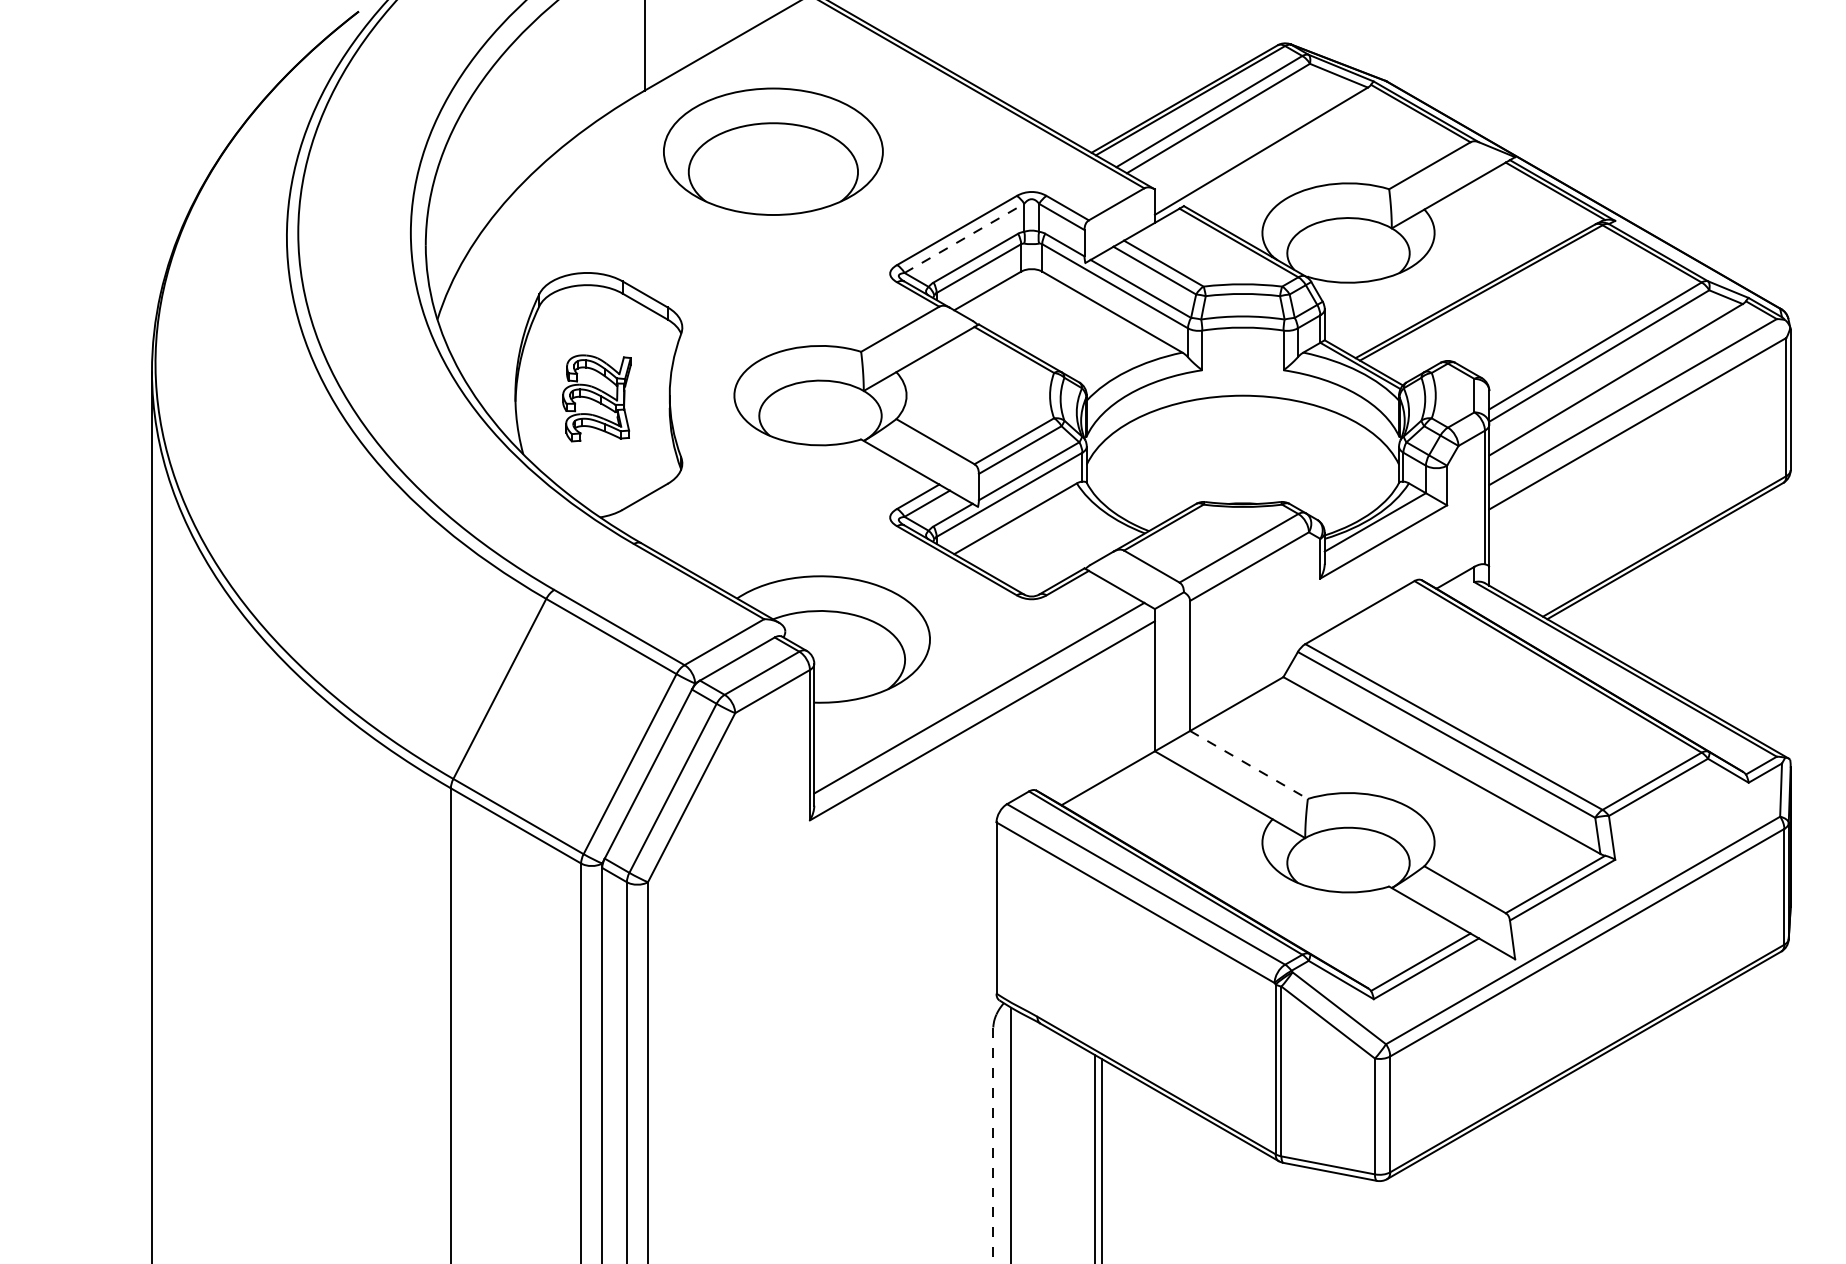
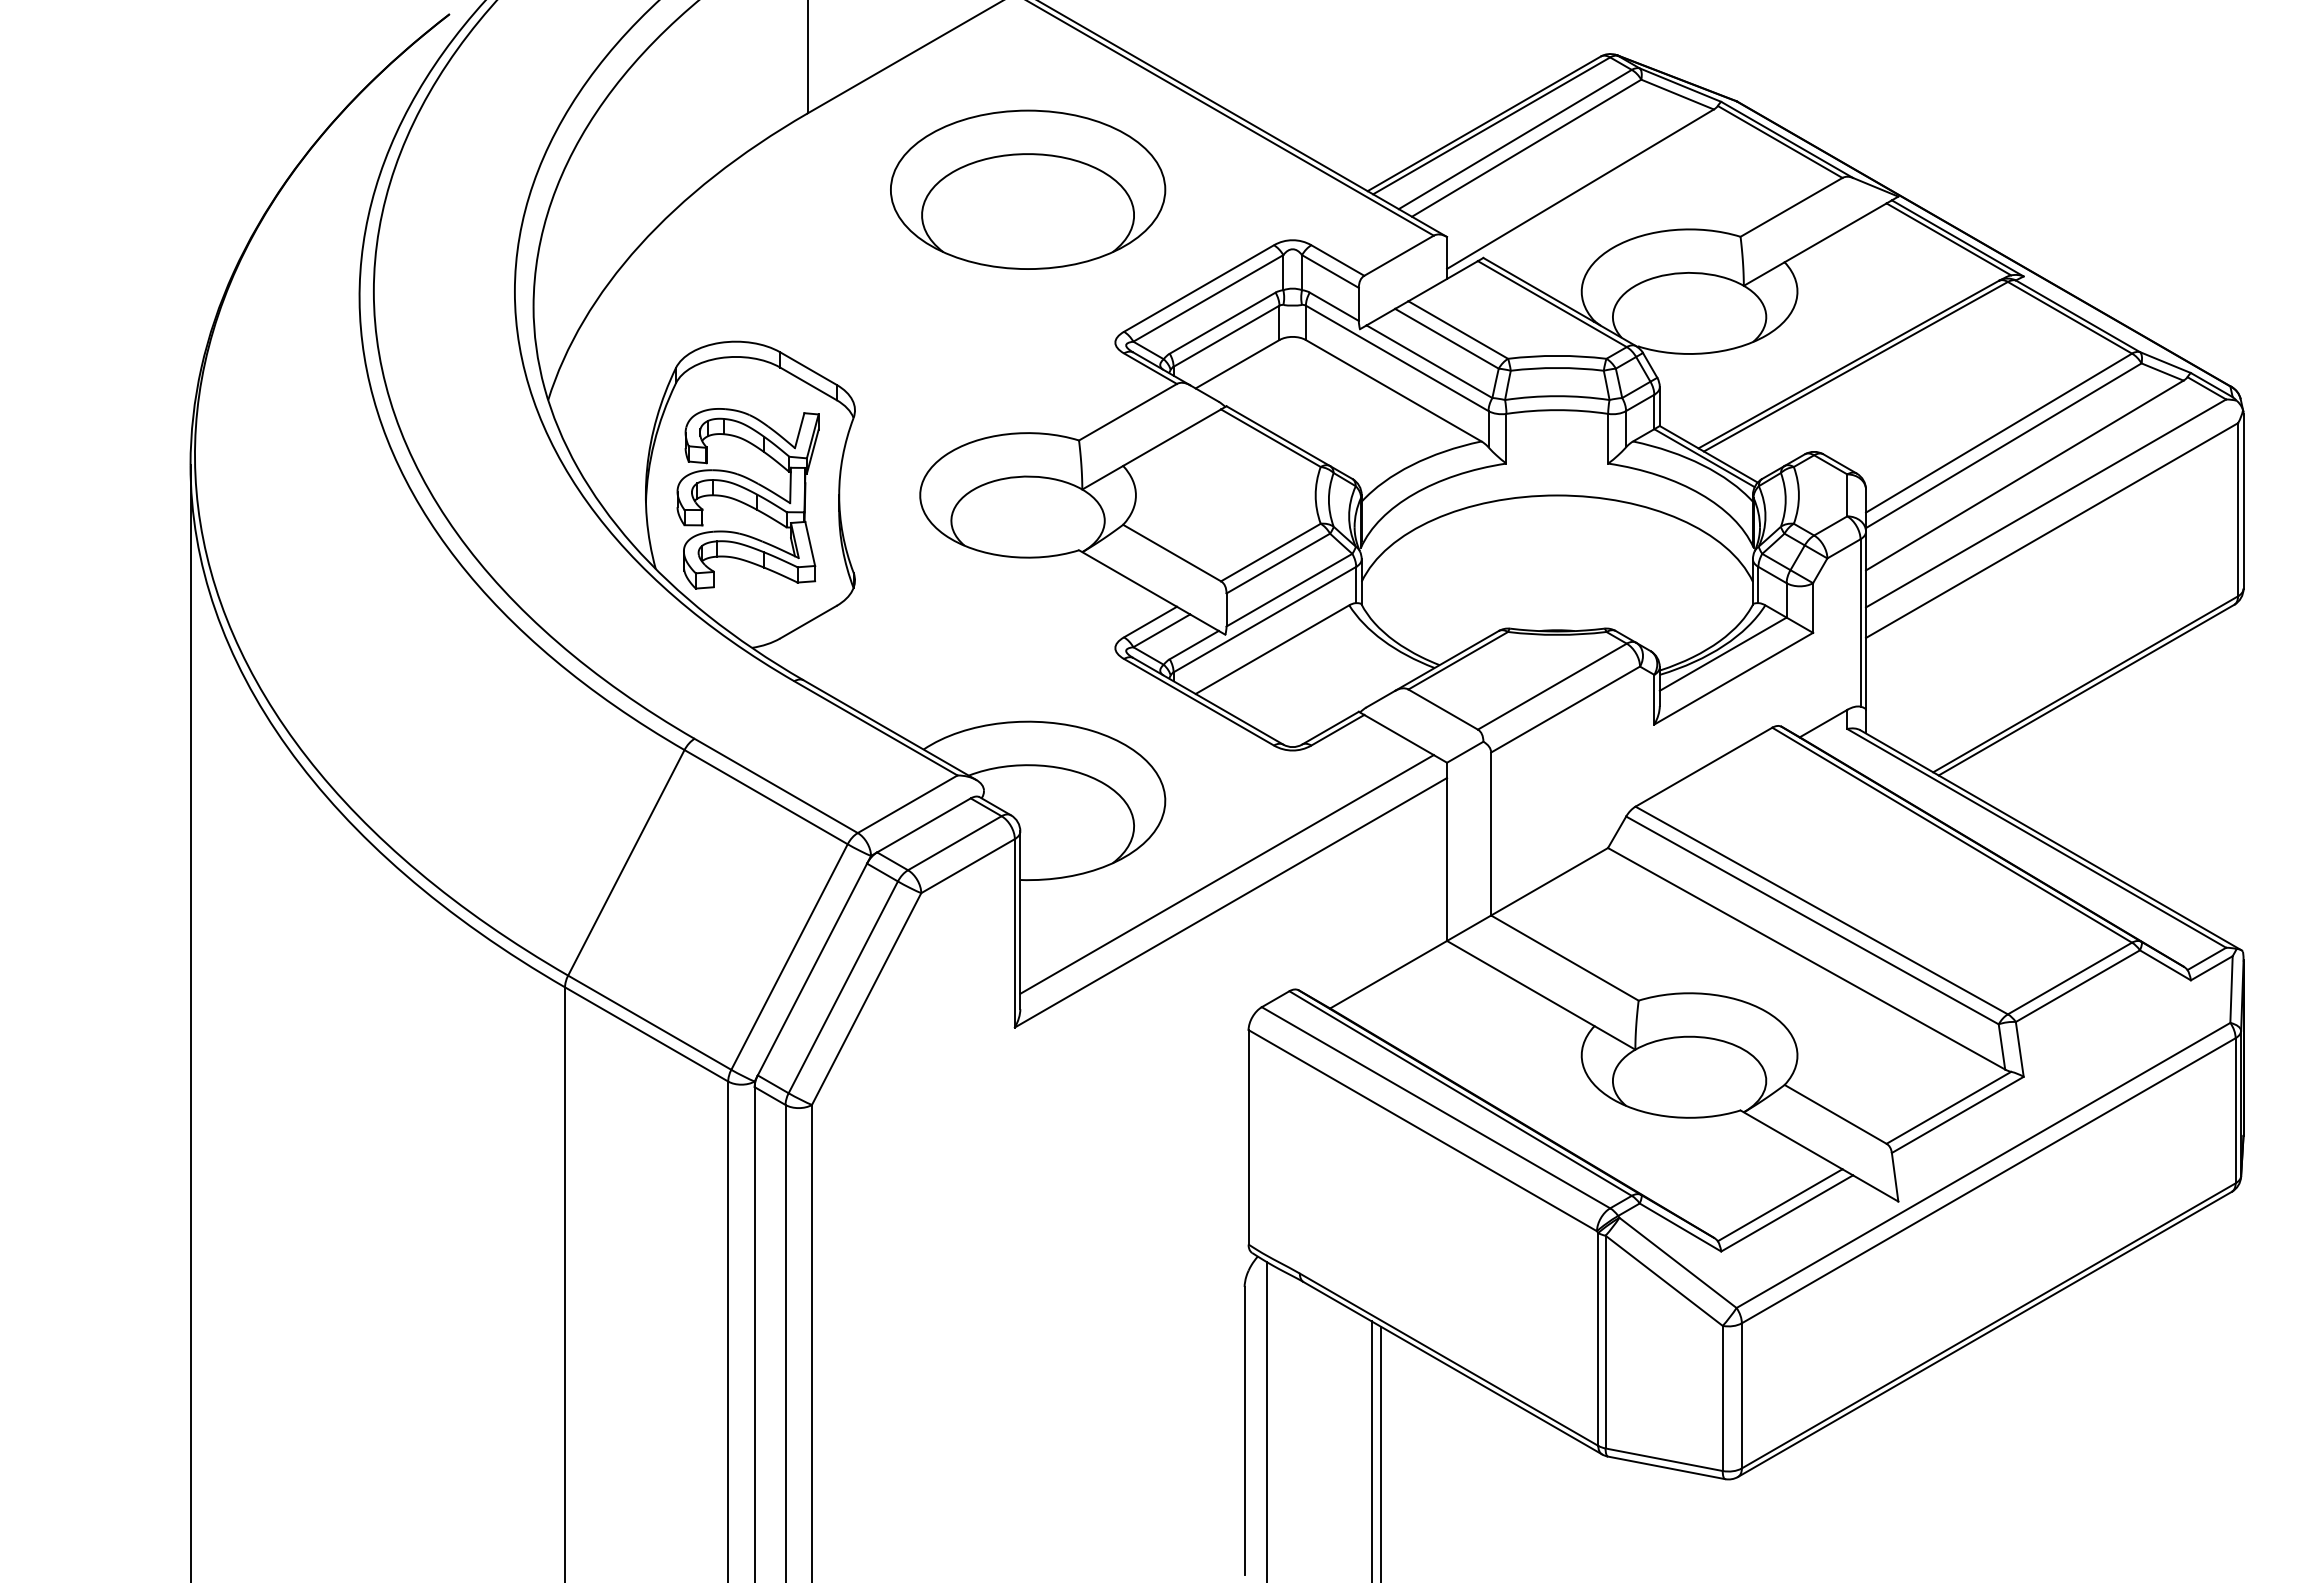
part: (773, 151) -> (1028, 189), moved
line: (964, 238) -> (1208, 298), dashed -> solid
part: (596, 398) -> (747, 498), size x1.67
line: (1249, 765) -> (1565, 958), dashed -> solid
line: (993, 1142) -> (1244, 1430), dashed -> solid

